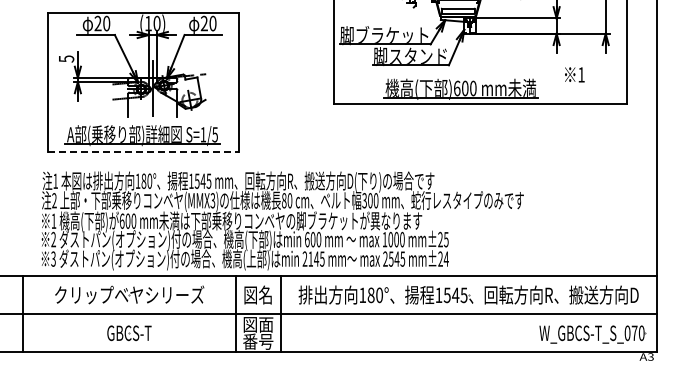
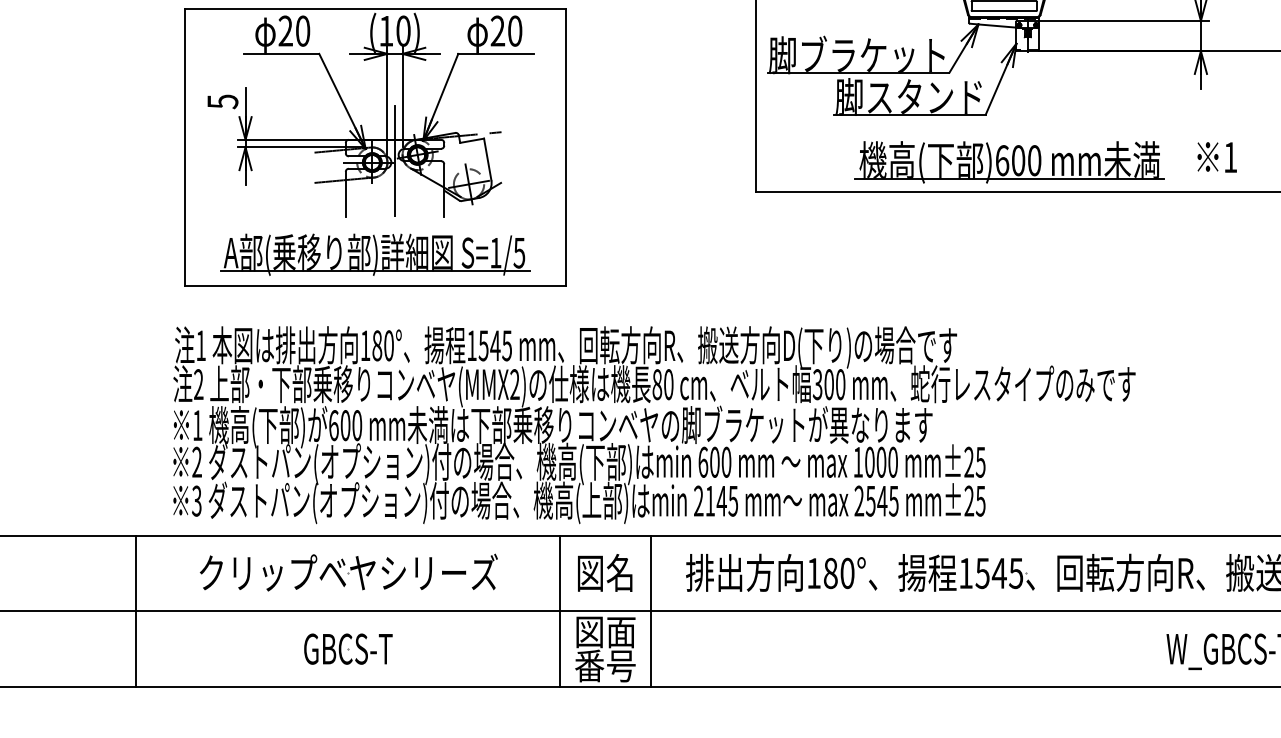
text: (574, 74) -> (1216, 156), moved
line: (143, 151) -> (376, 286), dashed -> solid
text: (212, 201) -> (514, 386), (MMX3) -> (MMX2)
text: (445, 258) -> (979, 499), mm±24 -> mm±25

